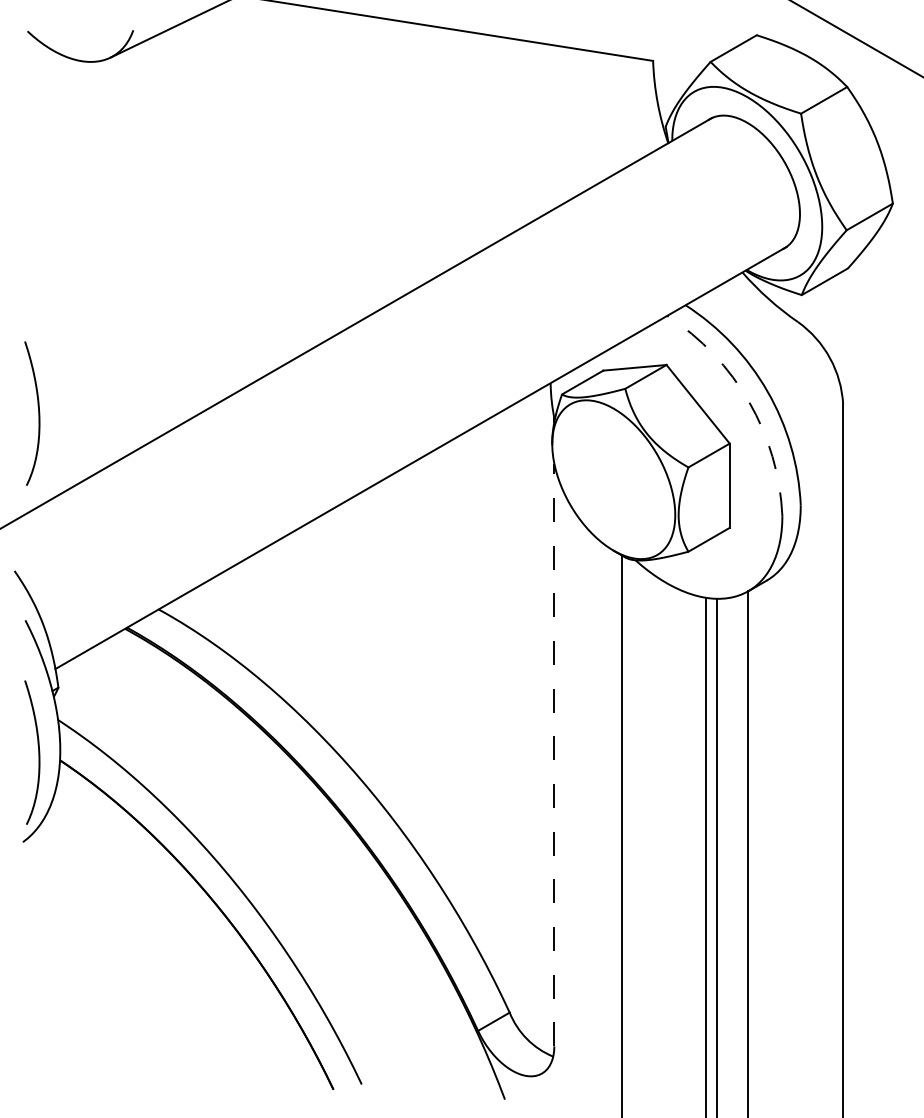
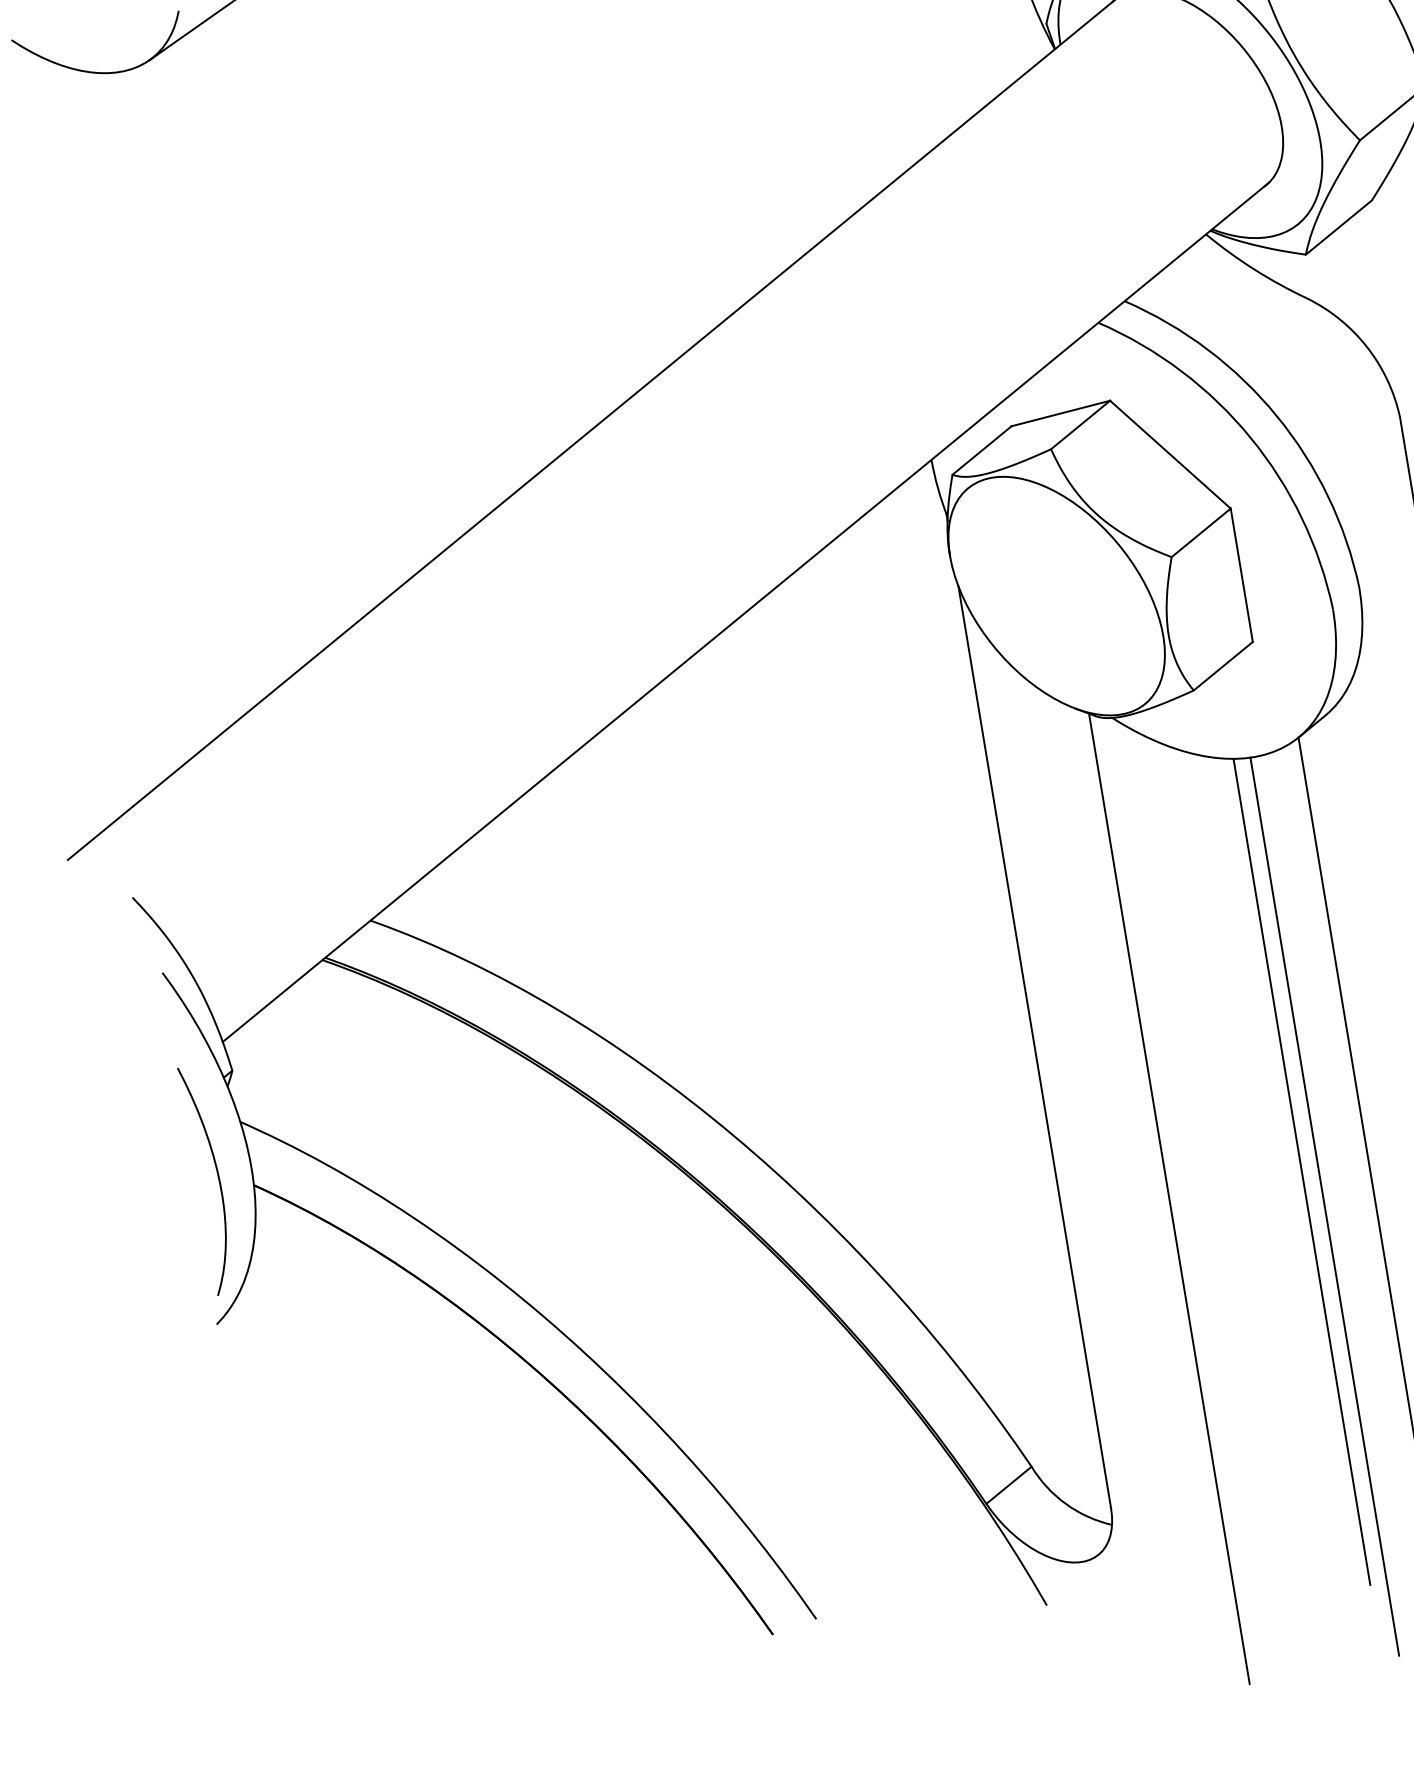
arc: (749, 402) -> (1251, 438), dashed -> solid
curve: (38, 413) -> (128, 642), removed
line: (554, 754) -> (1034, 1046), dashed -> solid

